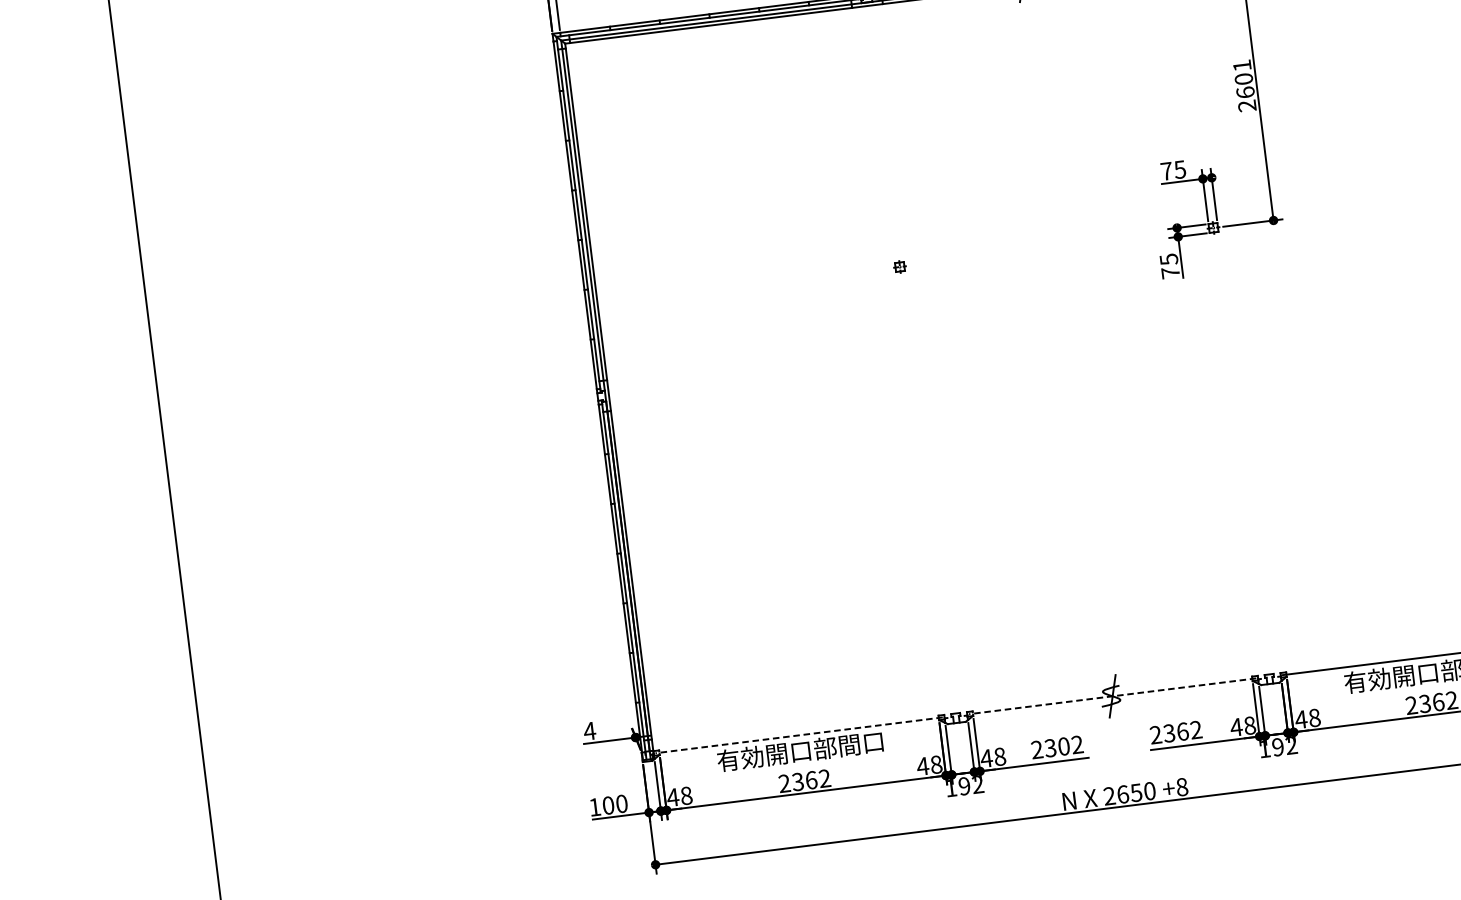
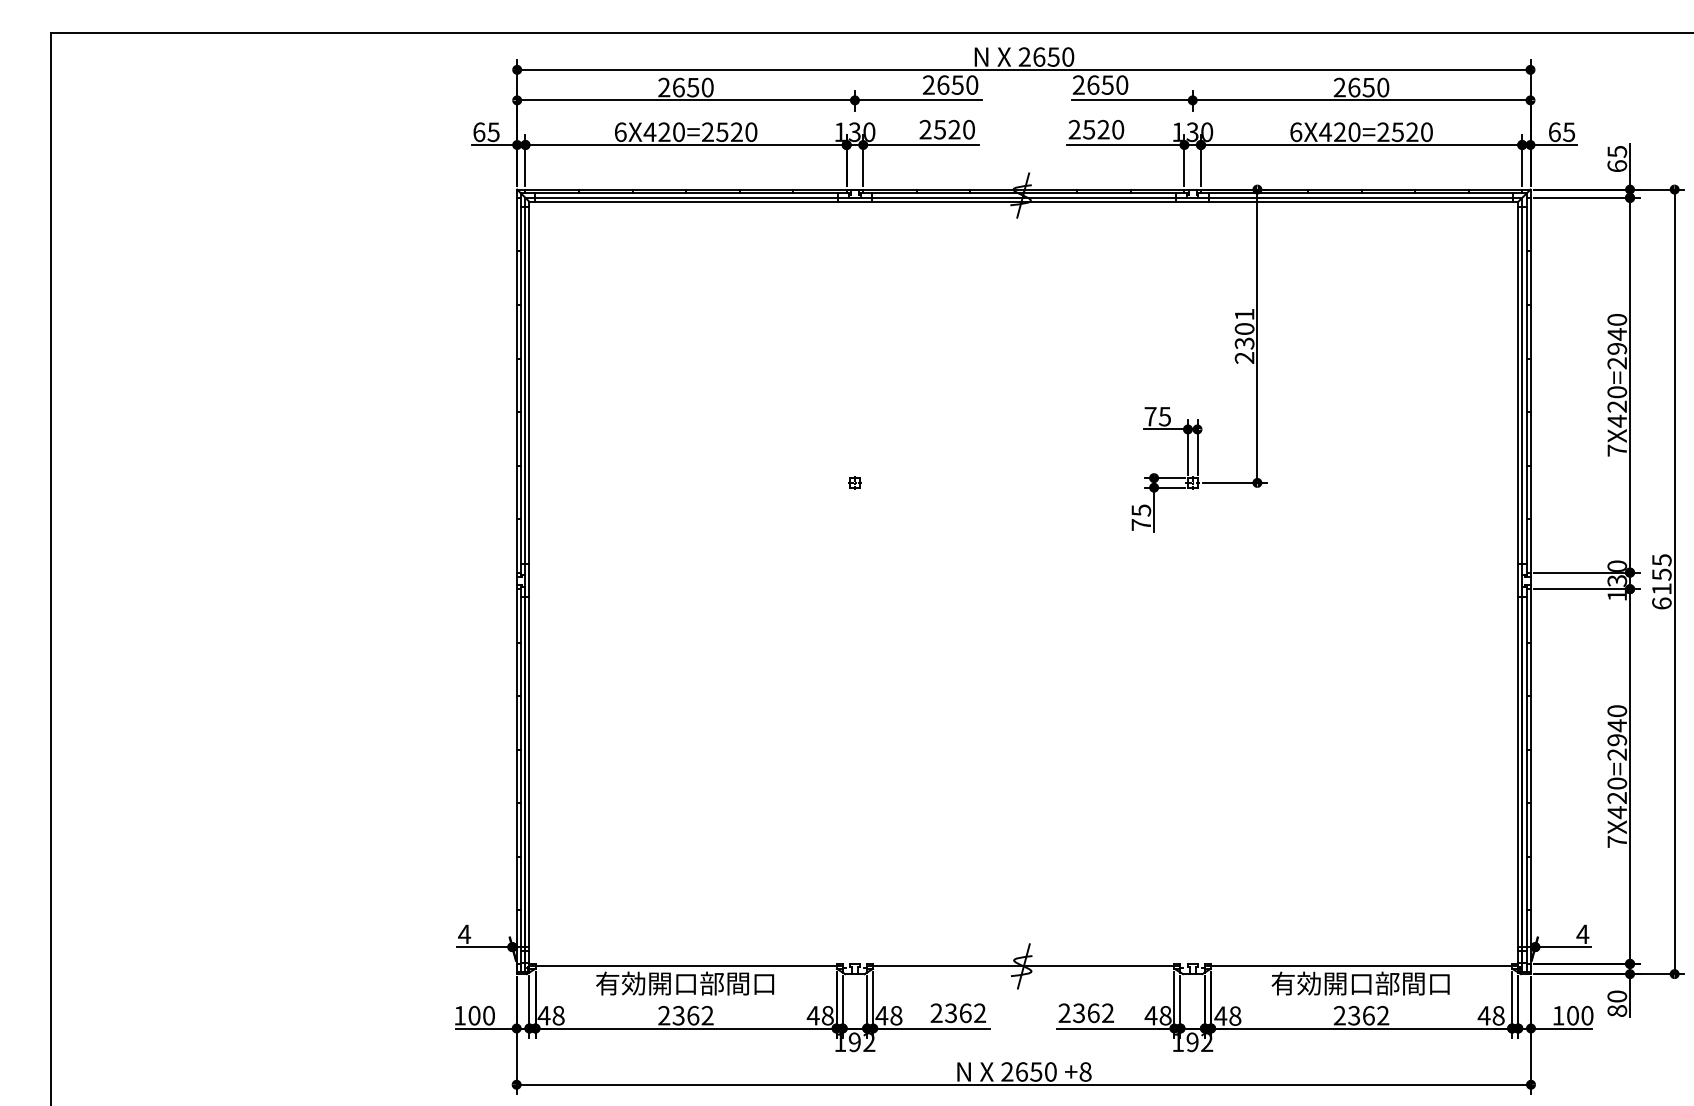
text: (1245, 92) -> (1244, 343), 2601 -> 2301
line: (1112, 696) -> (1023, 966), dashed -> solid
line: (799, 735) -> (686, 966), dashed -> solid
text: (1063, 745) -> (965, 1012), 2302 -> 2362

